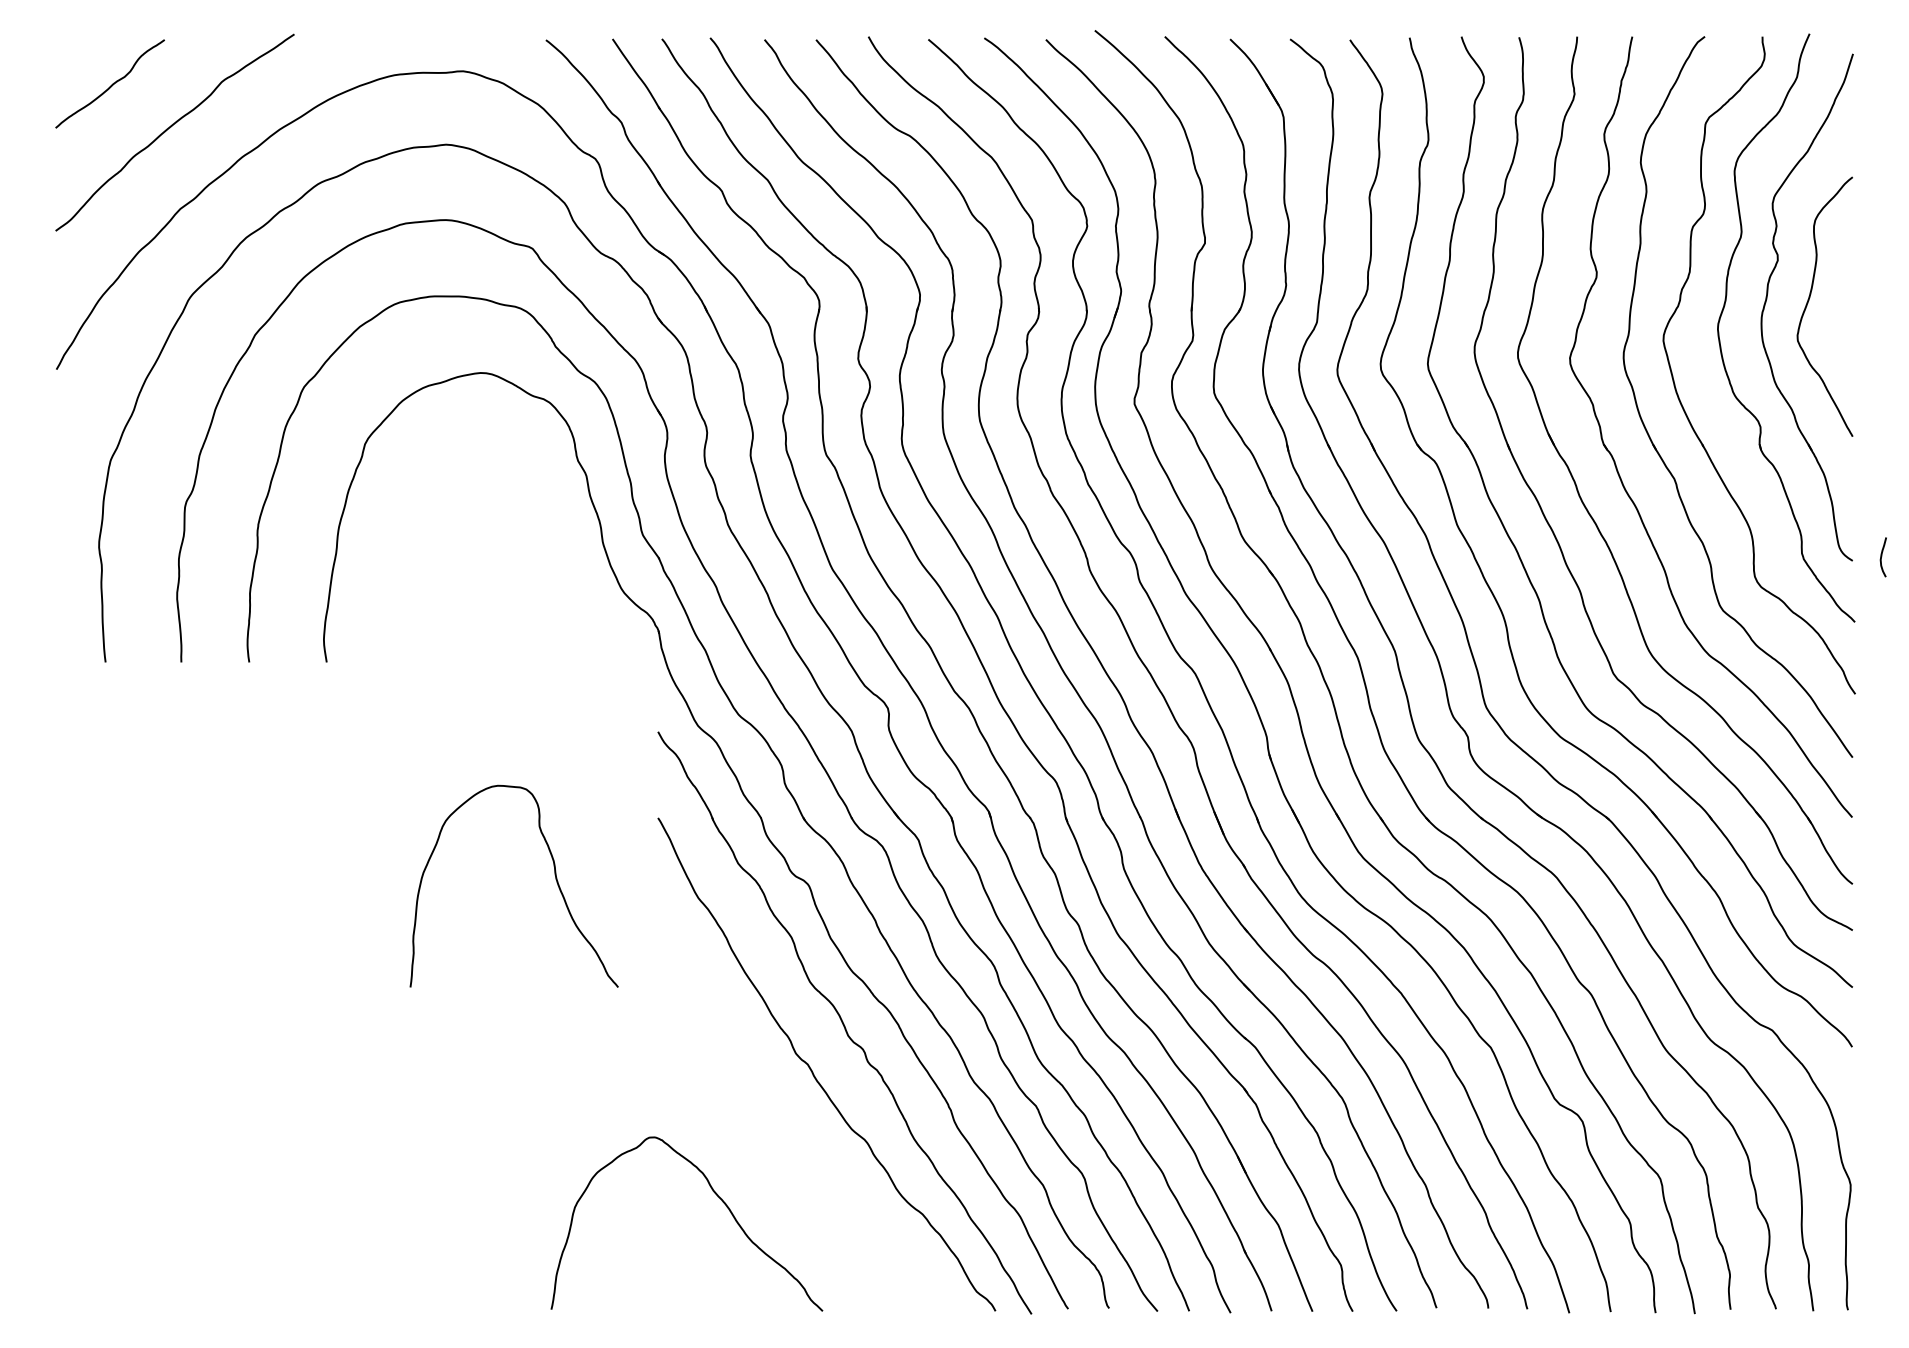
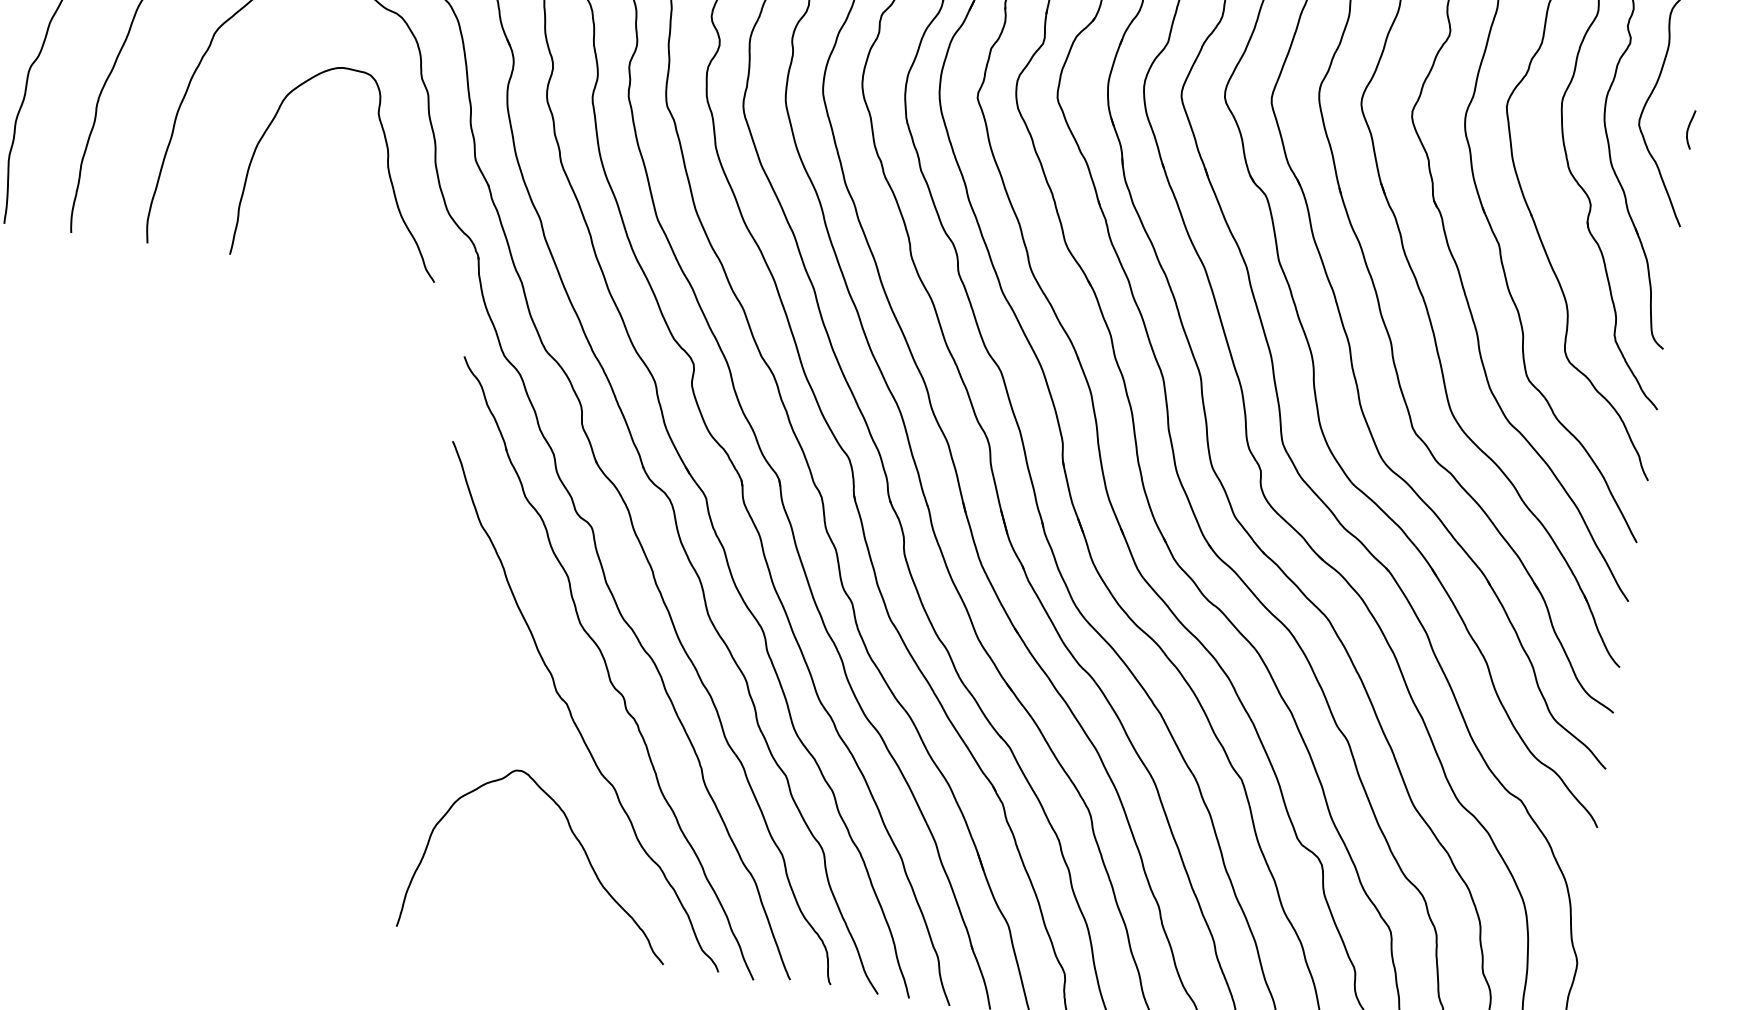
curve: (1882, 556) -> (1689, 128), moved
curve: (554, 875) -> (386, 163), moved
curve: (715, 1194) -> (573, 835), moved

